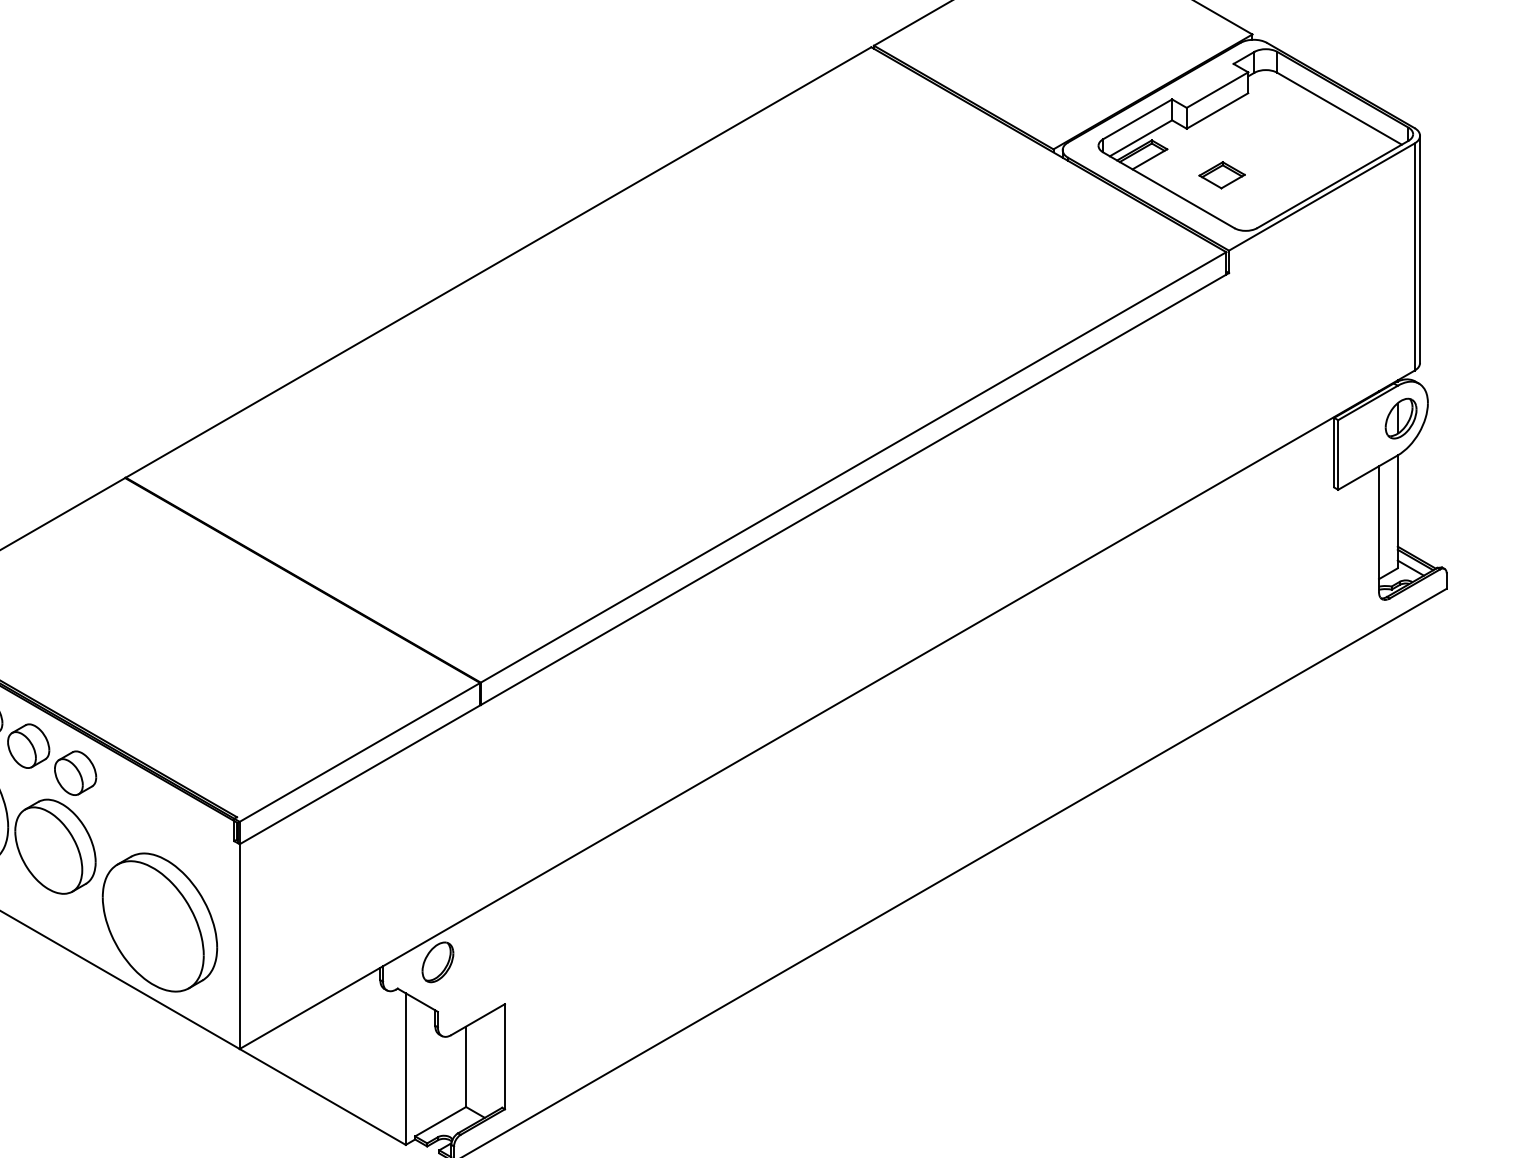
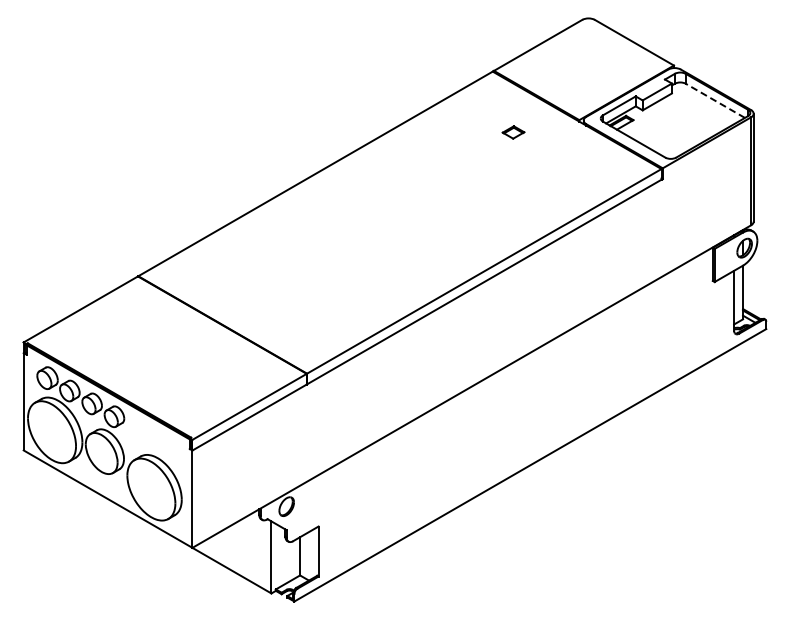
line: (1337, 108) -> (714, 100), solid -> dashed
part: (1222, 175) -> (513, 132), moved

